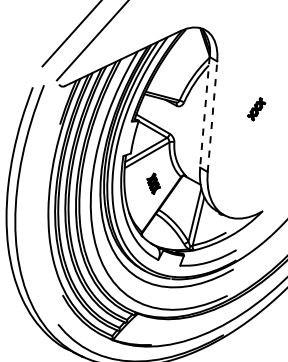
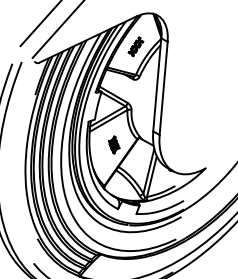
part: (256, 109) -> (135, 47), moved
line: (204, 112) -> (156, 84), dashed -> solid
line: (212, 116) -> (163, 88), dashed -> solid

